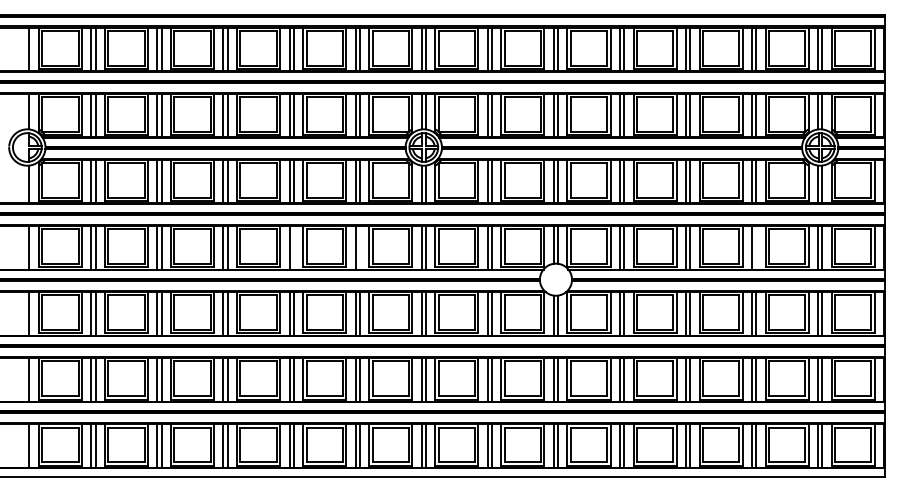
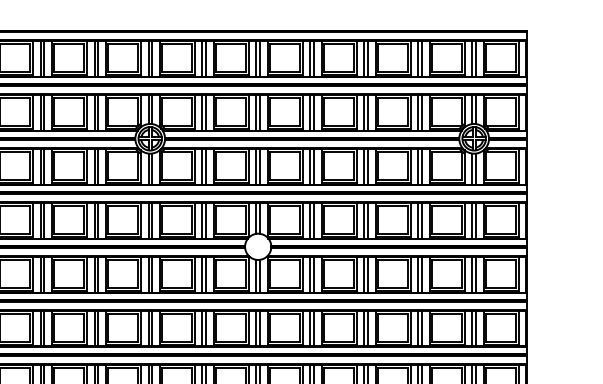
line: (293, 247) -> (43, 220), added
line: (359, 247) -> (97, 220), added
line: (756, 247) -> (422, 220), added

